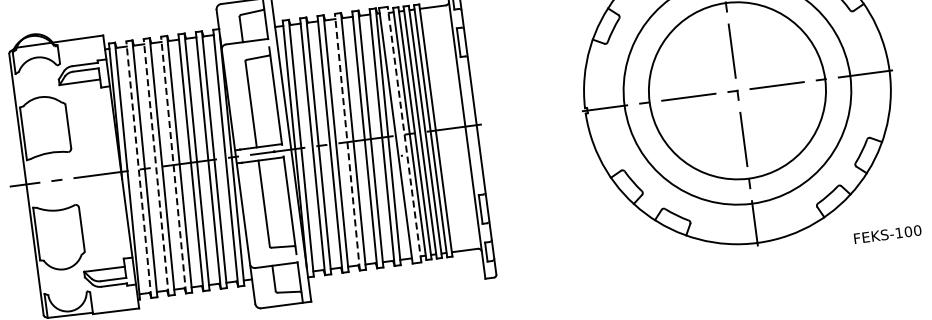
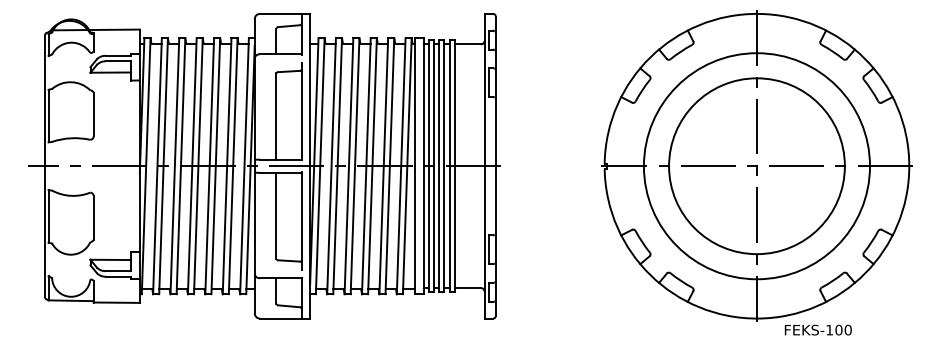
line: (404, 134) -> (423, 166), dashed -> solid
line: (347, 141) -> (366, 165), dashed -> solid
line: (173, 164) -> (192, 165), dashed -> solid
line: (155, 166) -> (174, 165), dashed -> solid
line: (138, 168) -> (157, 165), dashed -> solid
text: (886, 233) -> (817, 329), moved

